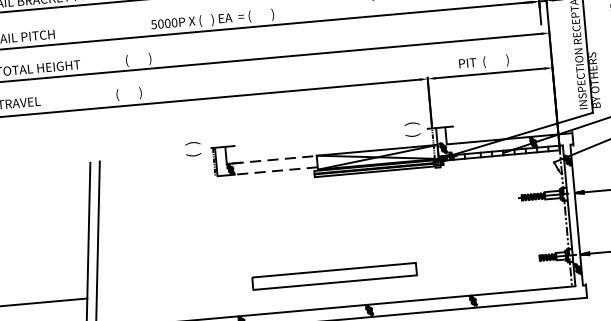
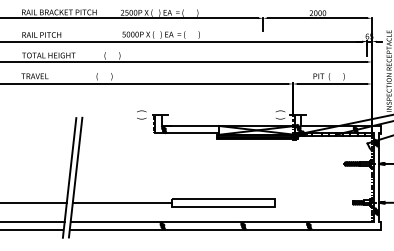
line: (275, 160) -> (192, 126), dashed -> solid
line: (272, 171) -> (190, 133), dashed -> solid
line: (173, 290) -> (121, 202), added

